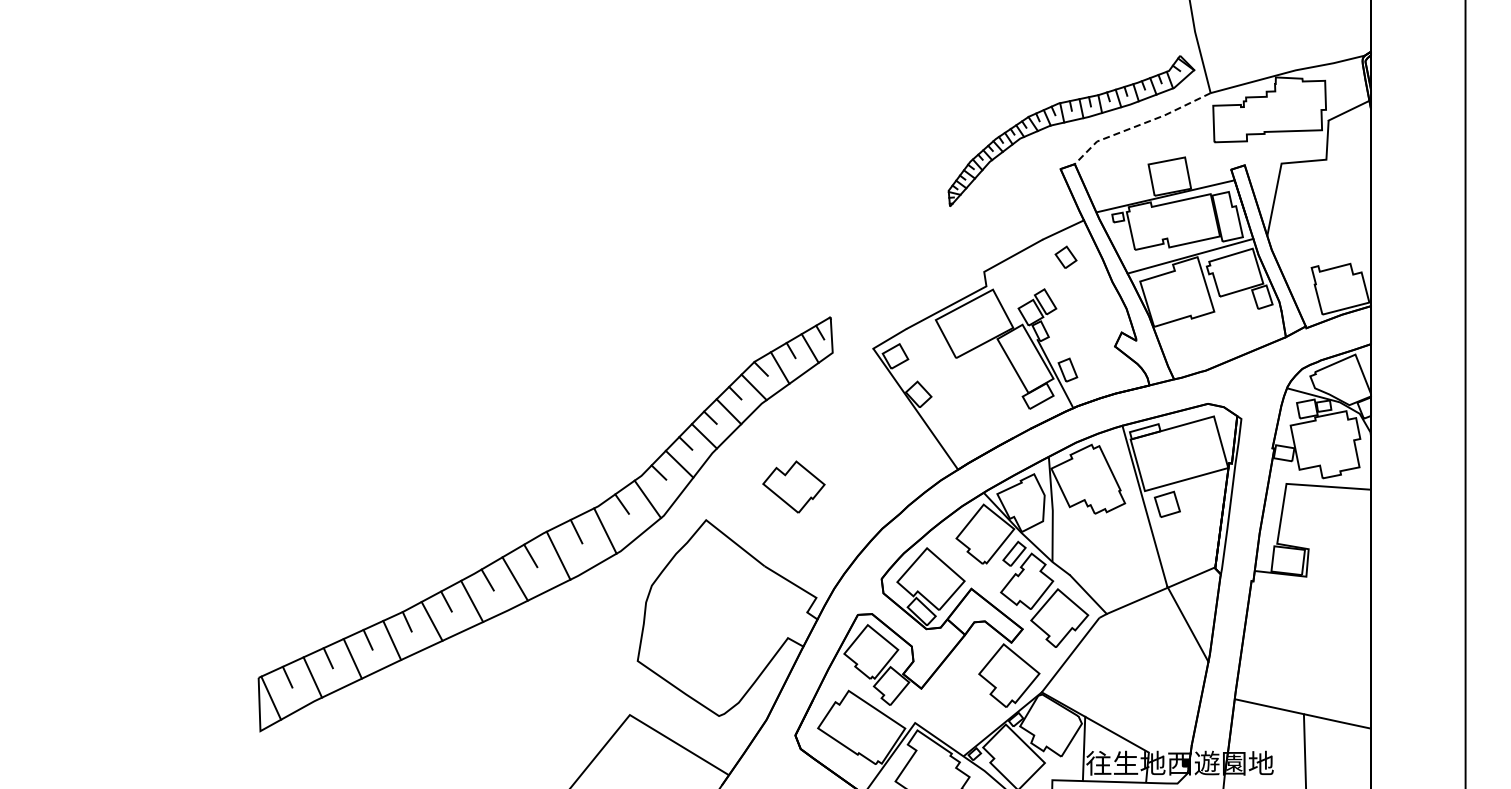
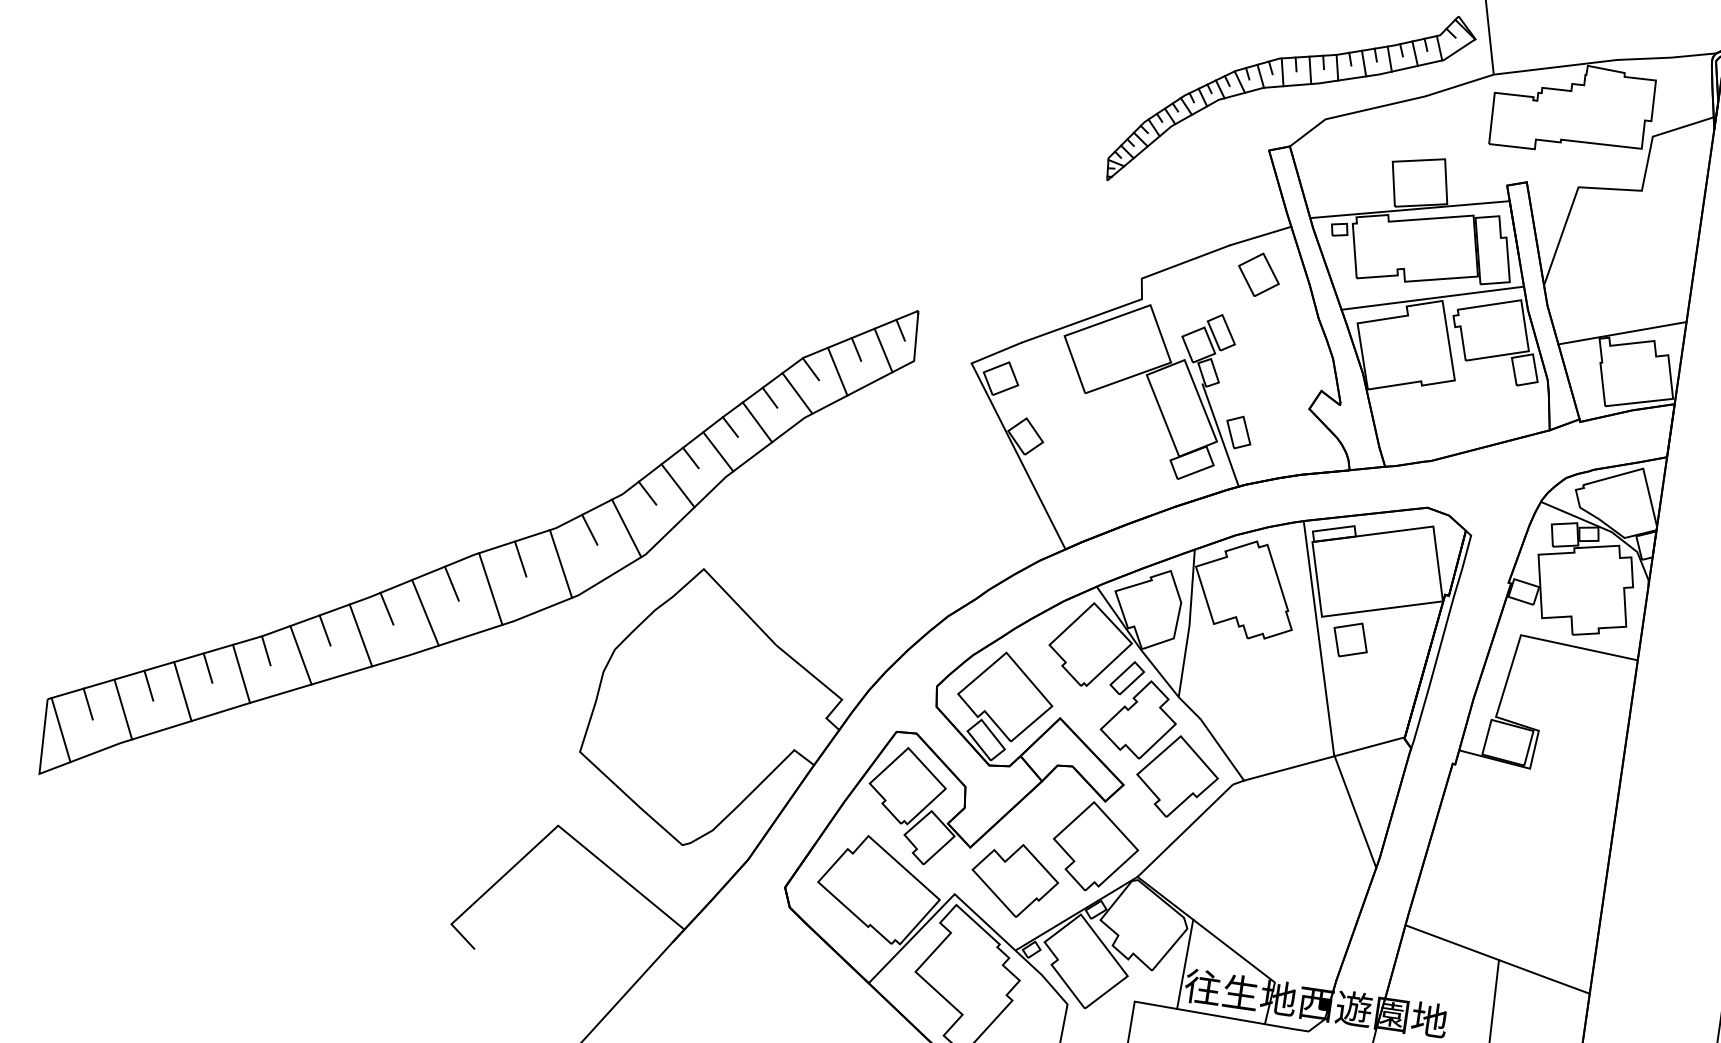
line: (1139, 125) -> (1387, 105), dashed -> solid
part: (1065, 257) -> (1258, 274), size x1.43
line: (1327, 261) -> (1622, 333), added
part: (793, 486) -> (1014, 879), moved

